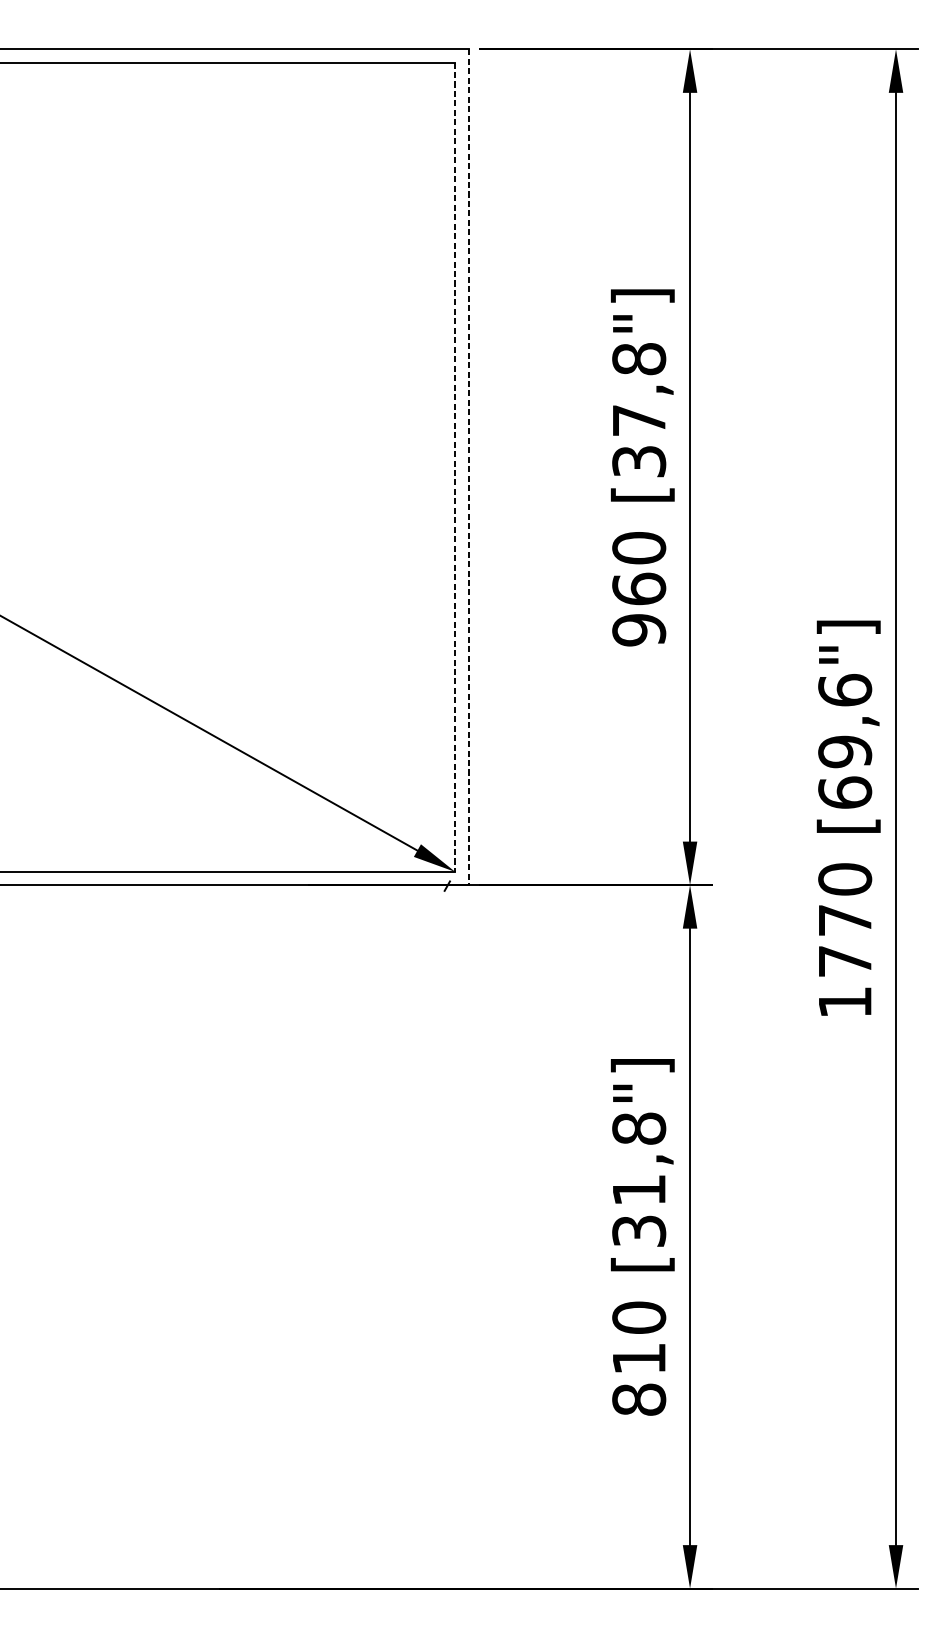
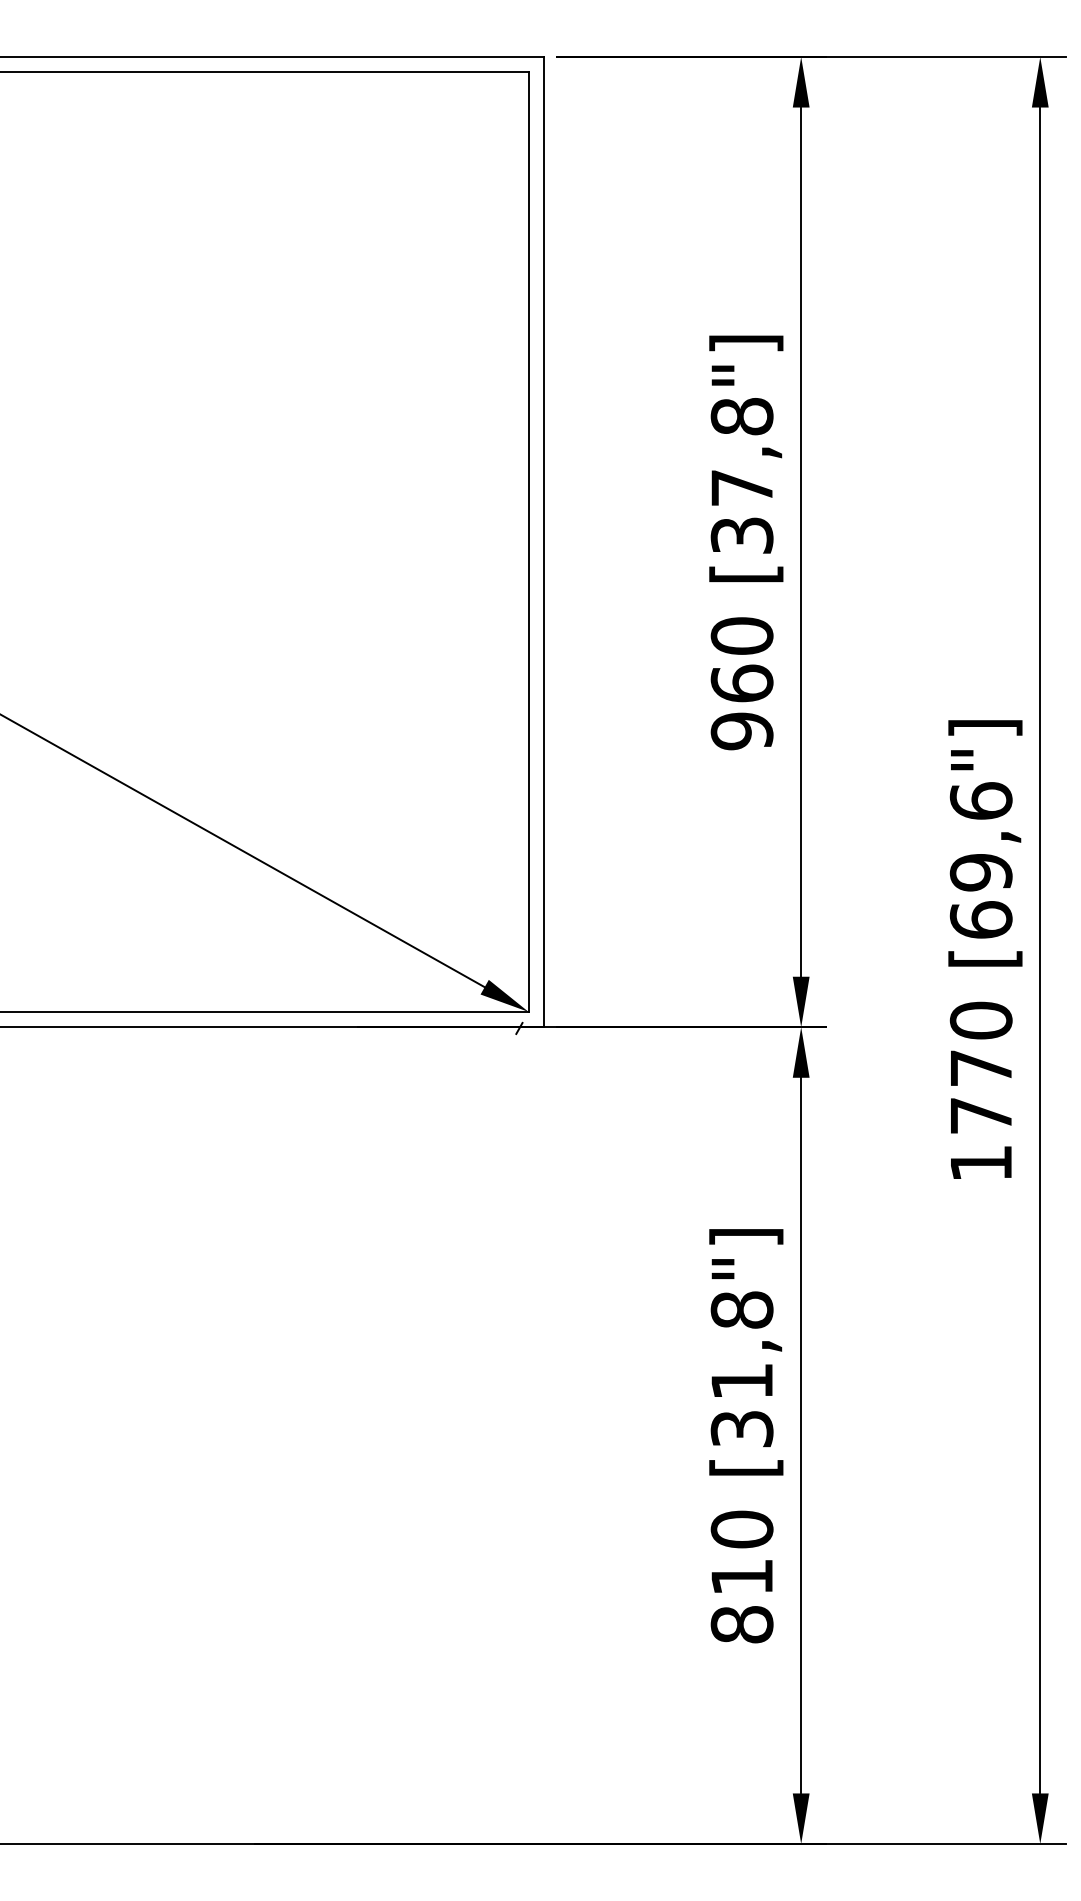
line: (455, 467) -> (528, 542), dashed -> solid
line: (468, 467) -> (544, 542), dashed -> solid

